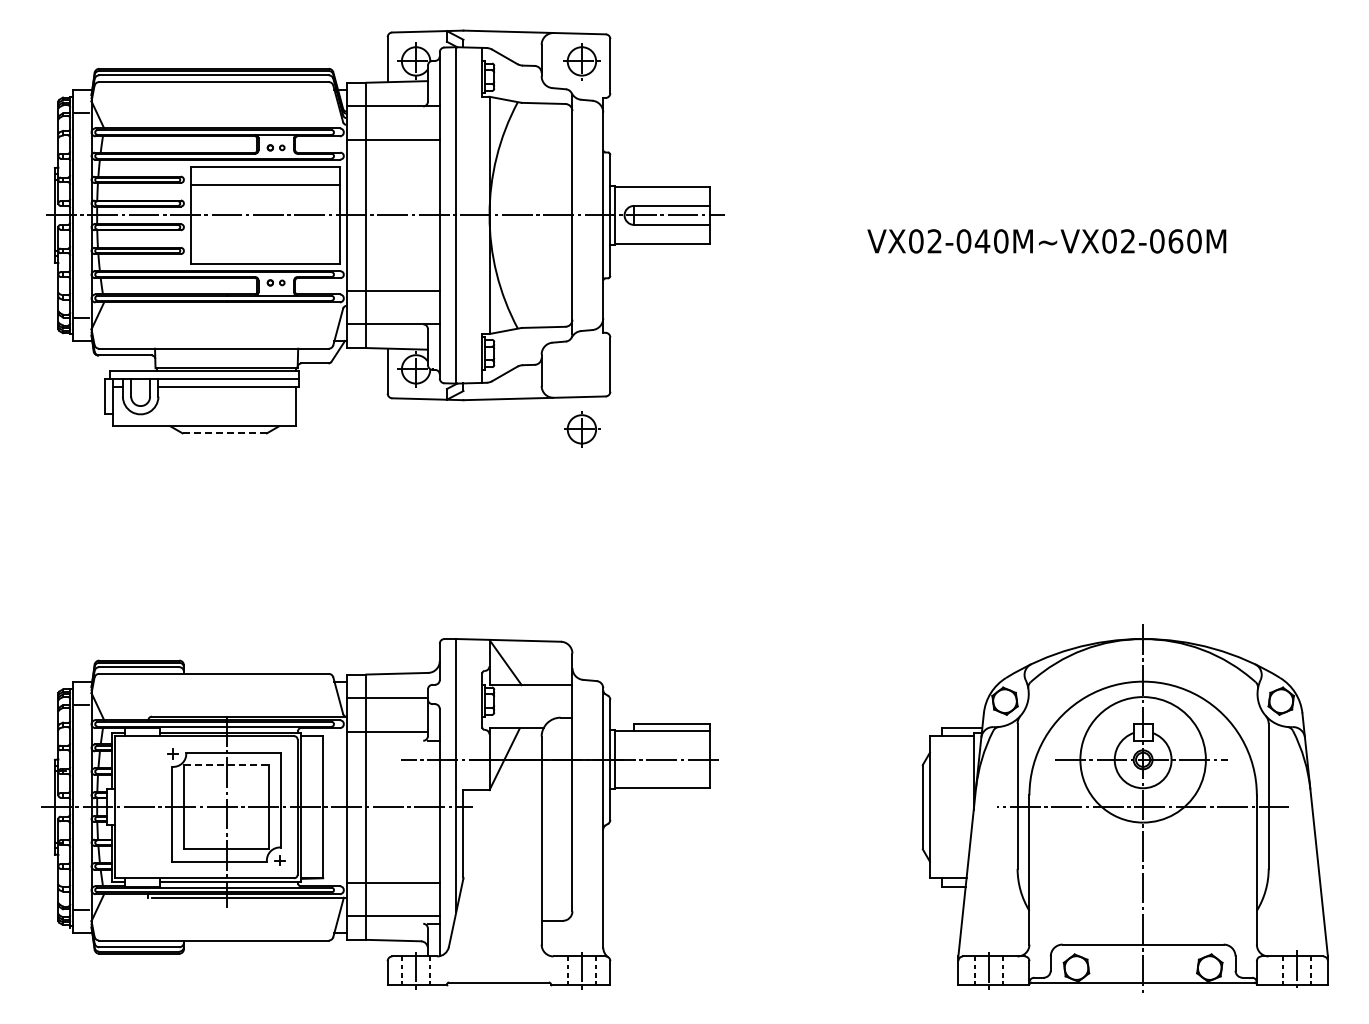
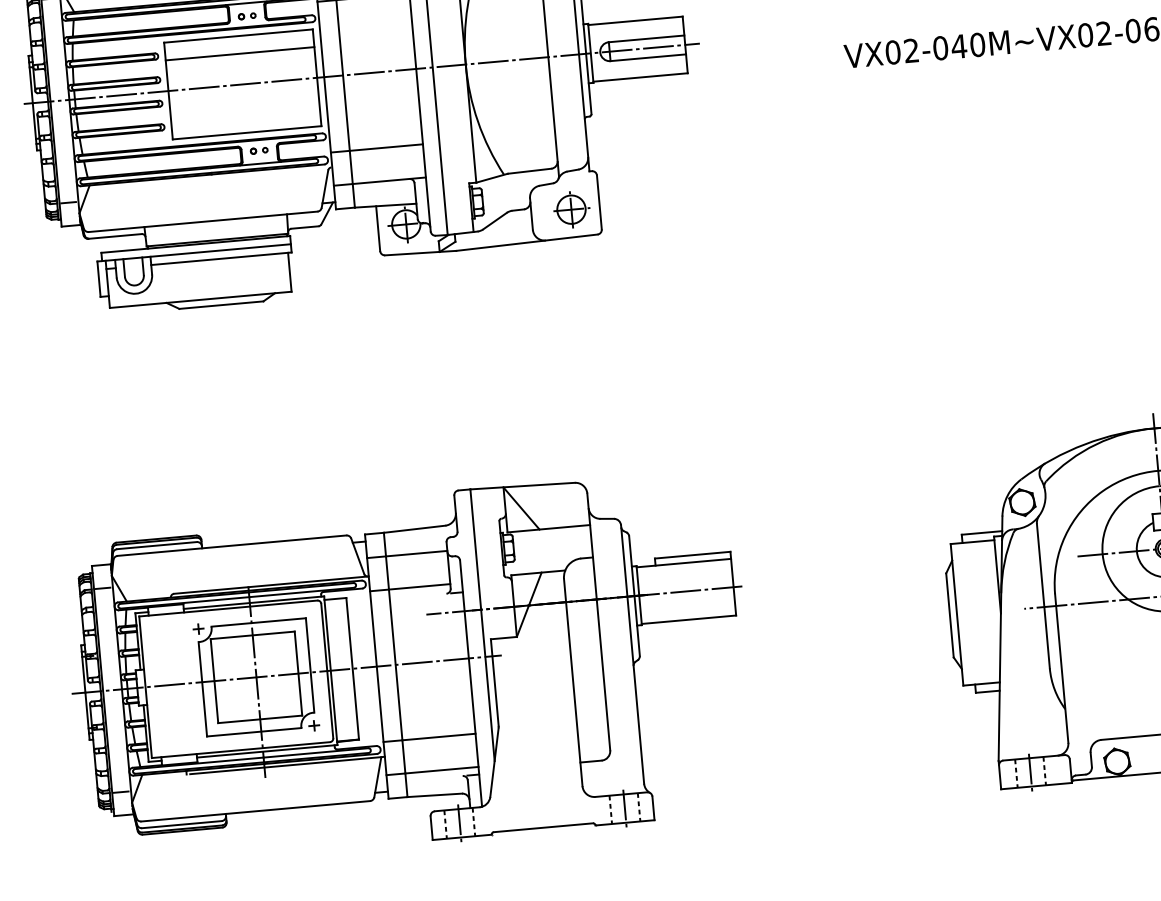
part: (582, 429) -> (572, 209), moved
line: (225, 433) -> (222, 305), dashed -> solid
line: (227, 765) -> (253, 635), dashed -> solid

